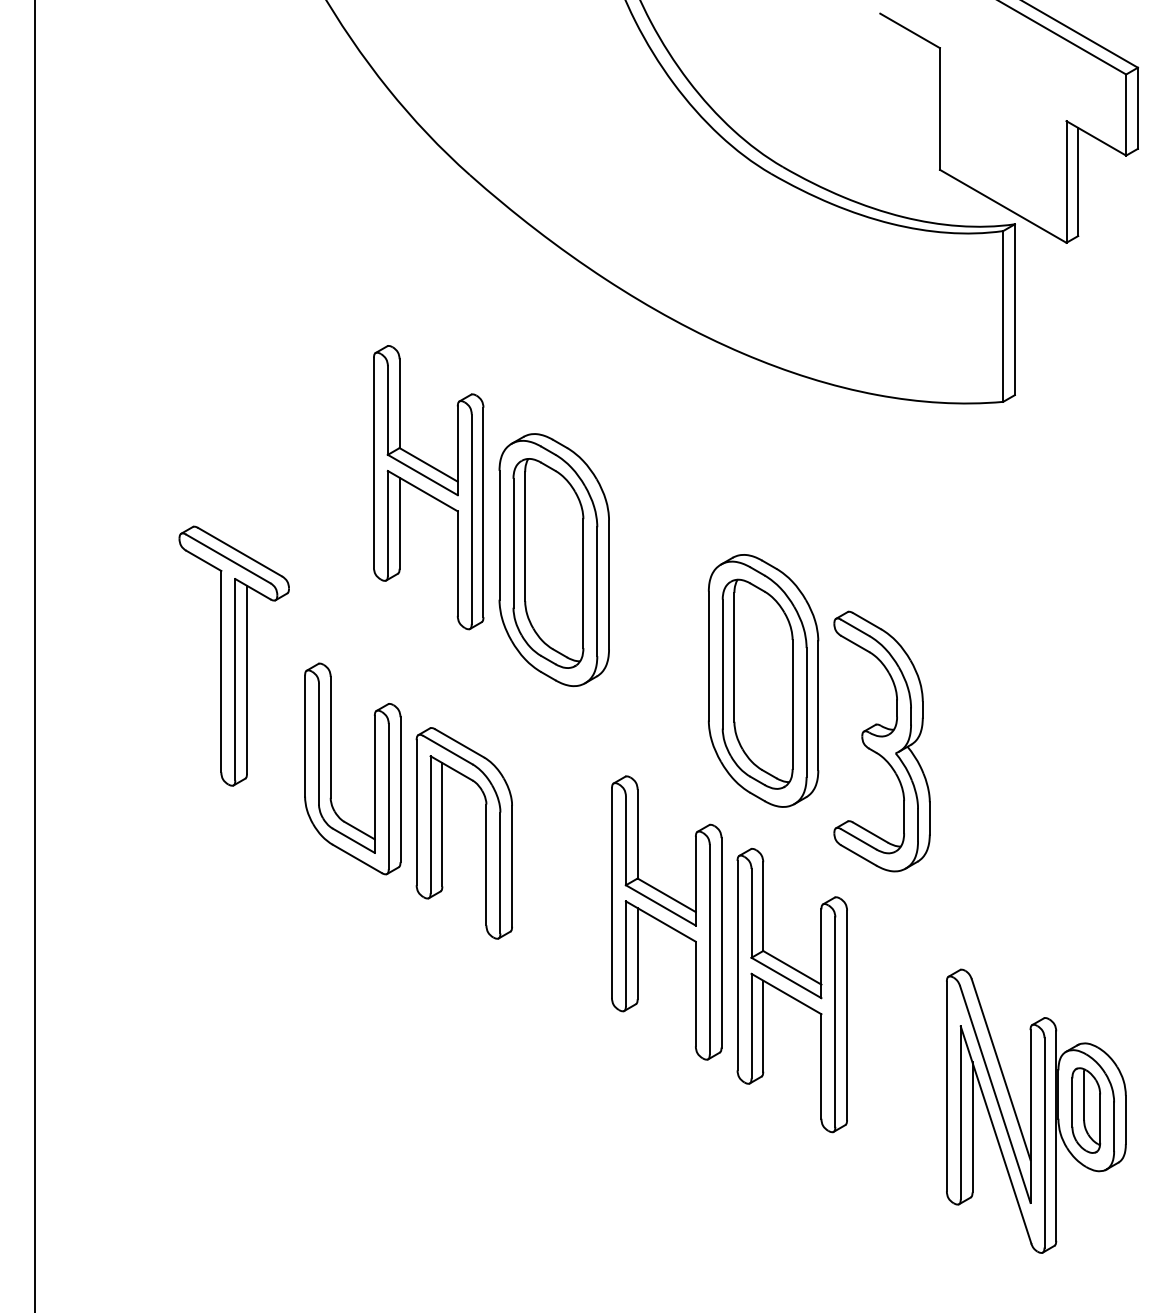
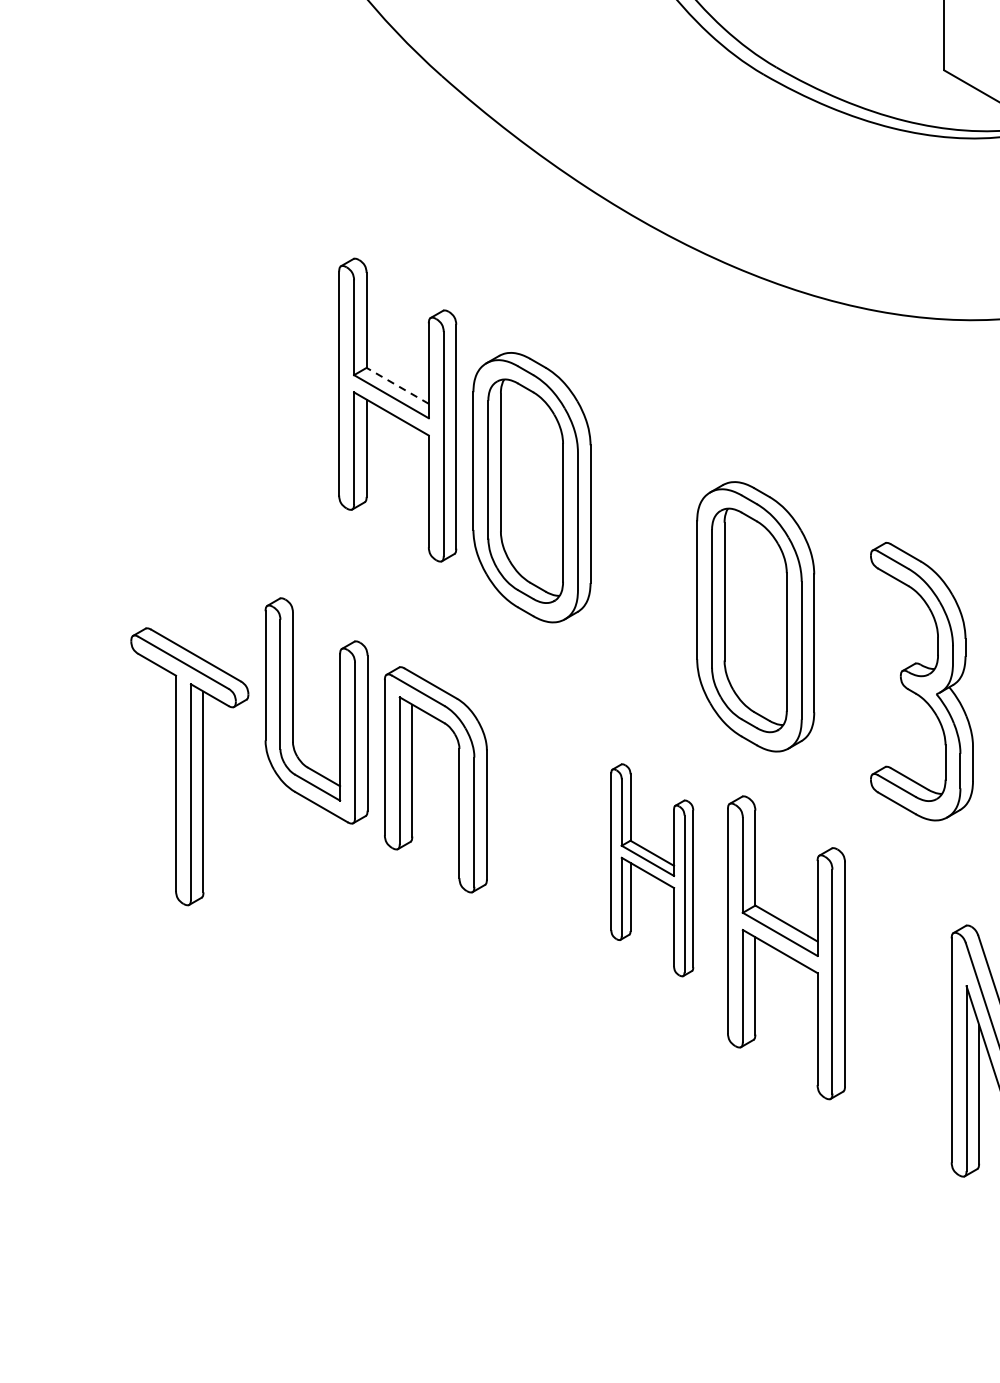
line: (428, 464) -> (397, 385), solid -> dashed
part: (233, 655) -> (189, 766), moved
part: (881, 741) -> (921, 681), moved
part: (666, 917) -> (651, 869), size x0.7

